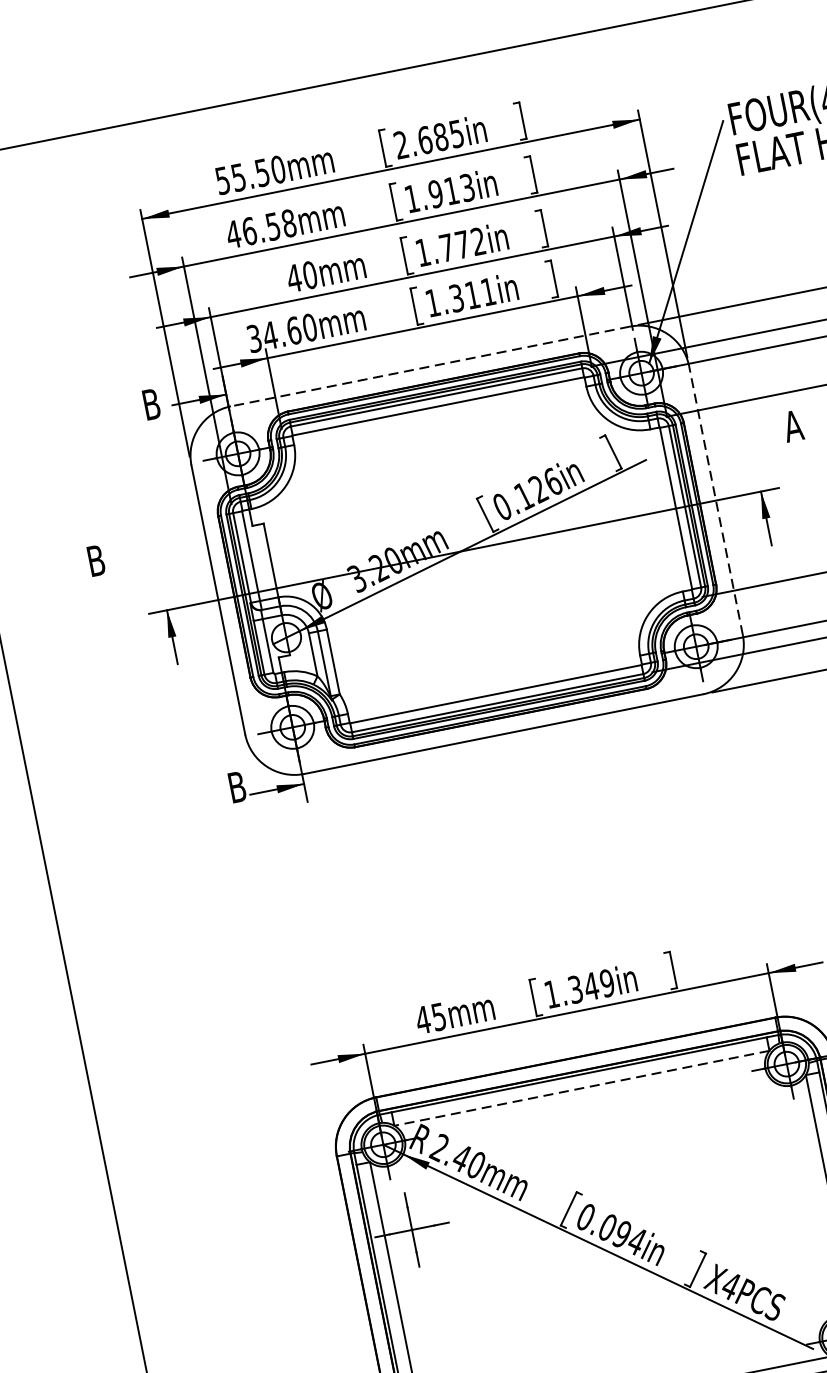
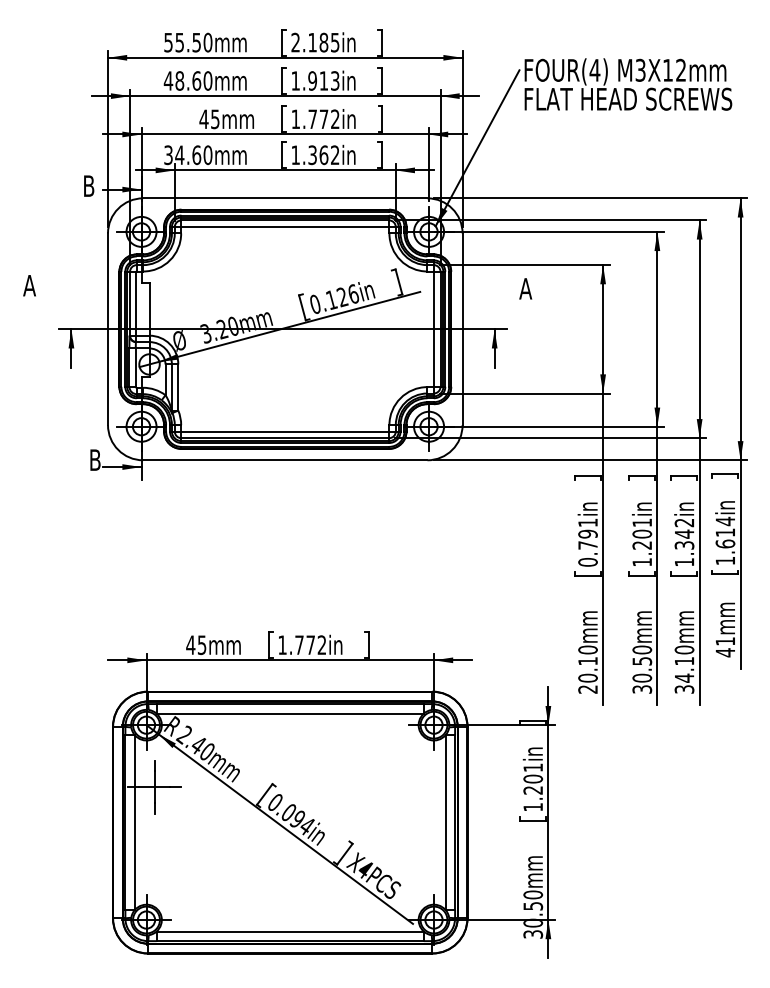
text: (424, 140) -> (312, 42), 2.685in -> 2.185in
text: (268, 226) -> (193, 80), 46.58mm -> 48.60mm
text: (310, 275) -> (215, 119), 40mm -> 45mm
text: (480, 293) -> (329, 155), 1.311in -> 1.362in
line: (429, 366) -> (284, 198), dashed -> solid
line: (715, 500) -> (462, 329), dashed -> solid
text: (95, 560) -> (29, 285), B -> A
text: (591, 986) -> (310, 645), 1.349in -> 1.772in
line: (582, 1088) -> (290, 713), dashed -> solid

